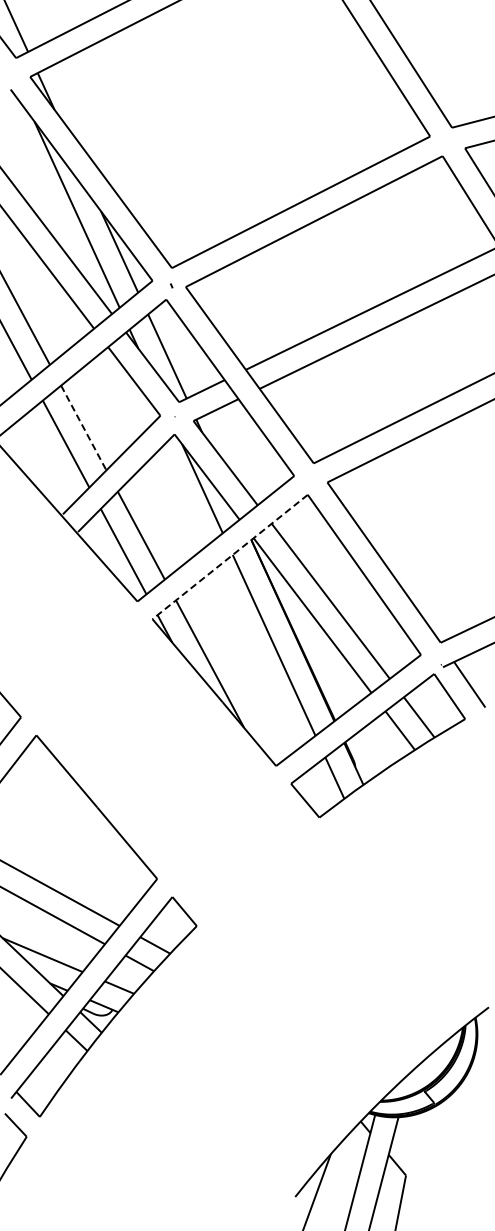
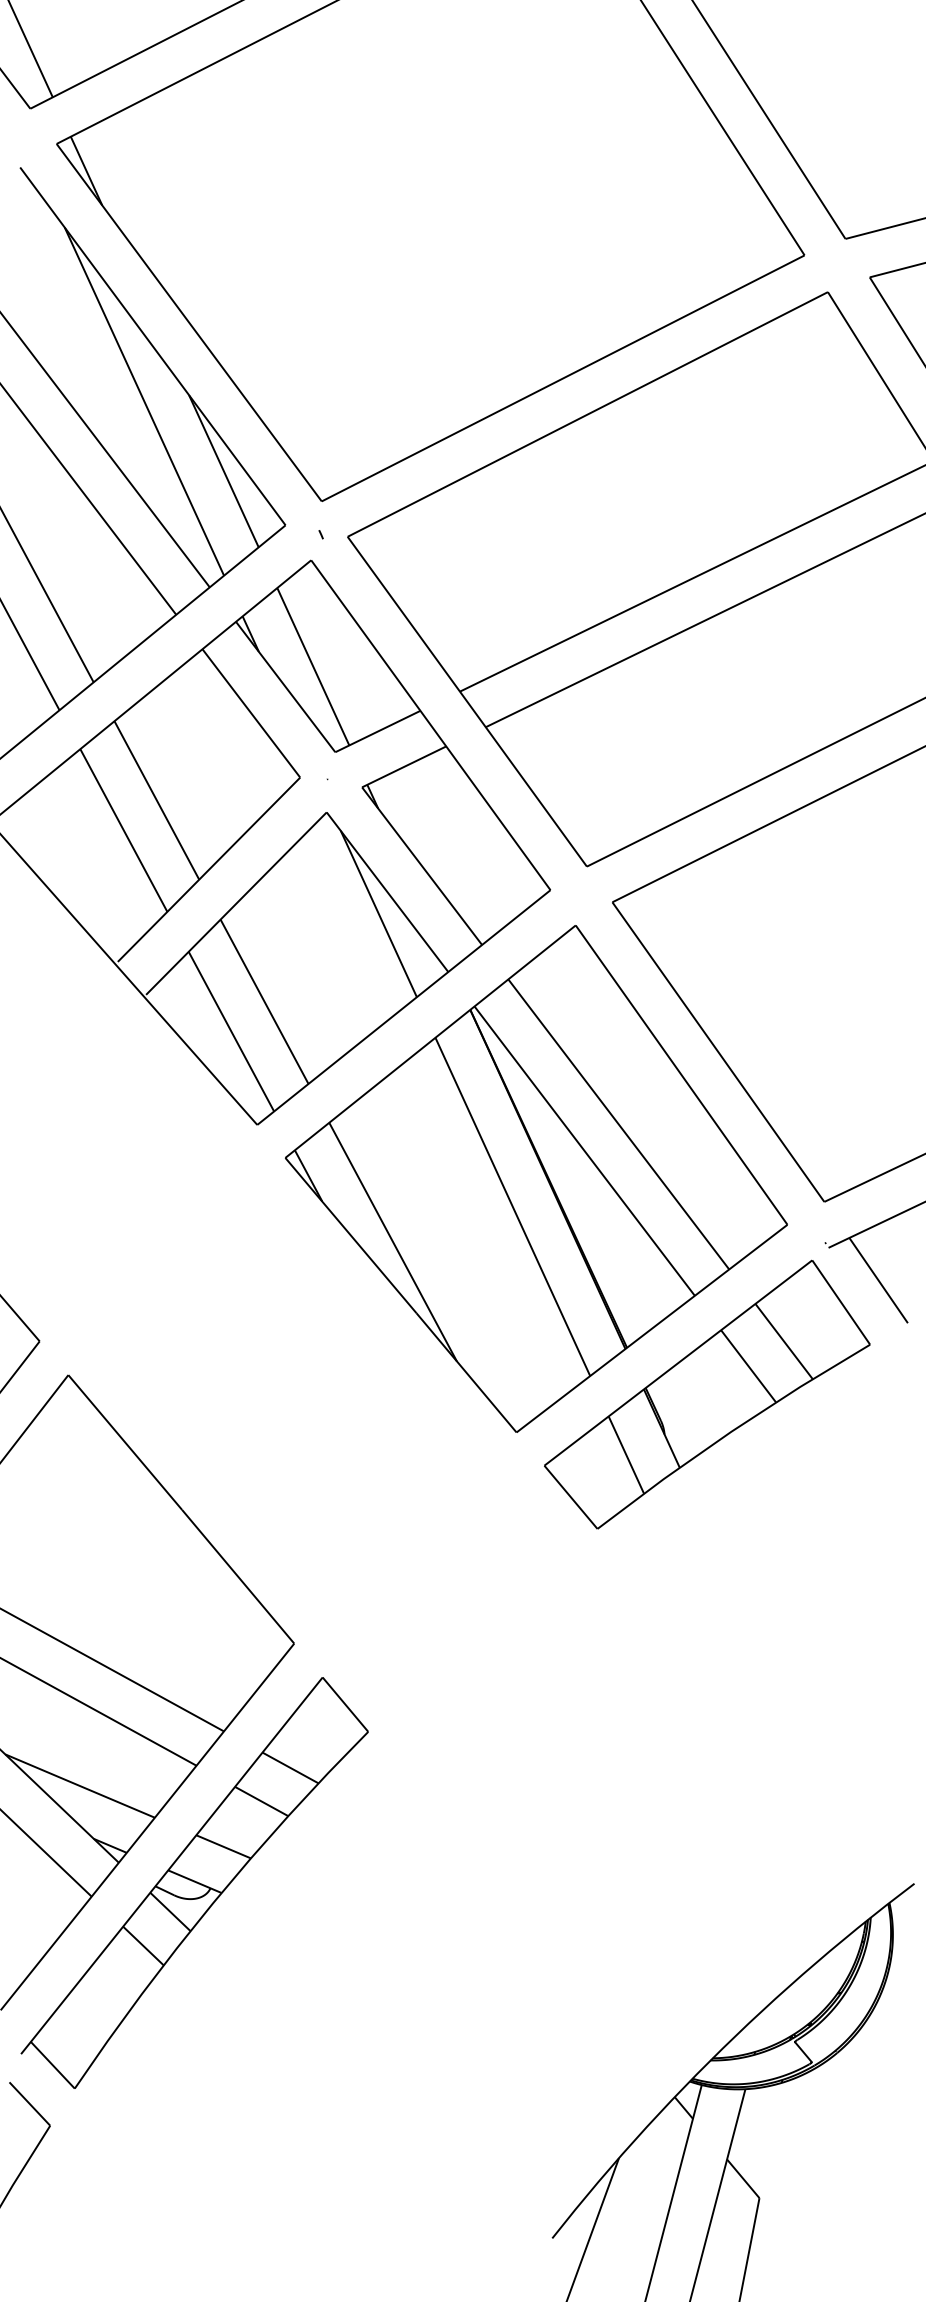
line: (84, 428) -> (158, 801), dashed -> solid
line: (229, 557) -> (429, 1042), dashed -> solid

